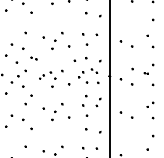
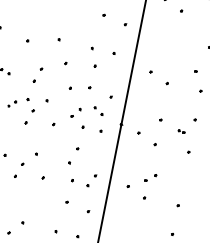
part: (53, 44) -> (37, 74), moved
part: (98, 102) -> (91, 180), moved
part: (150, 104) -> (150, 177), moved

